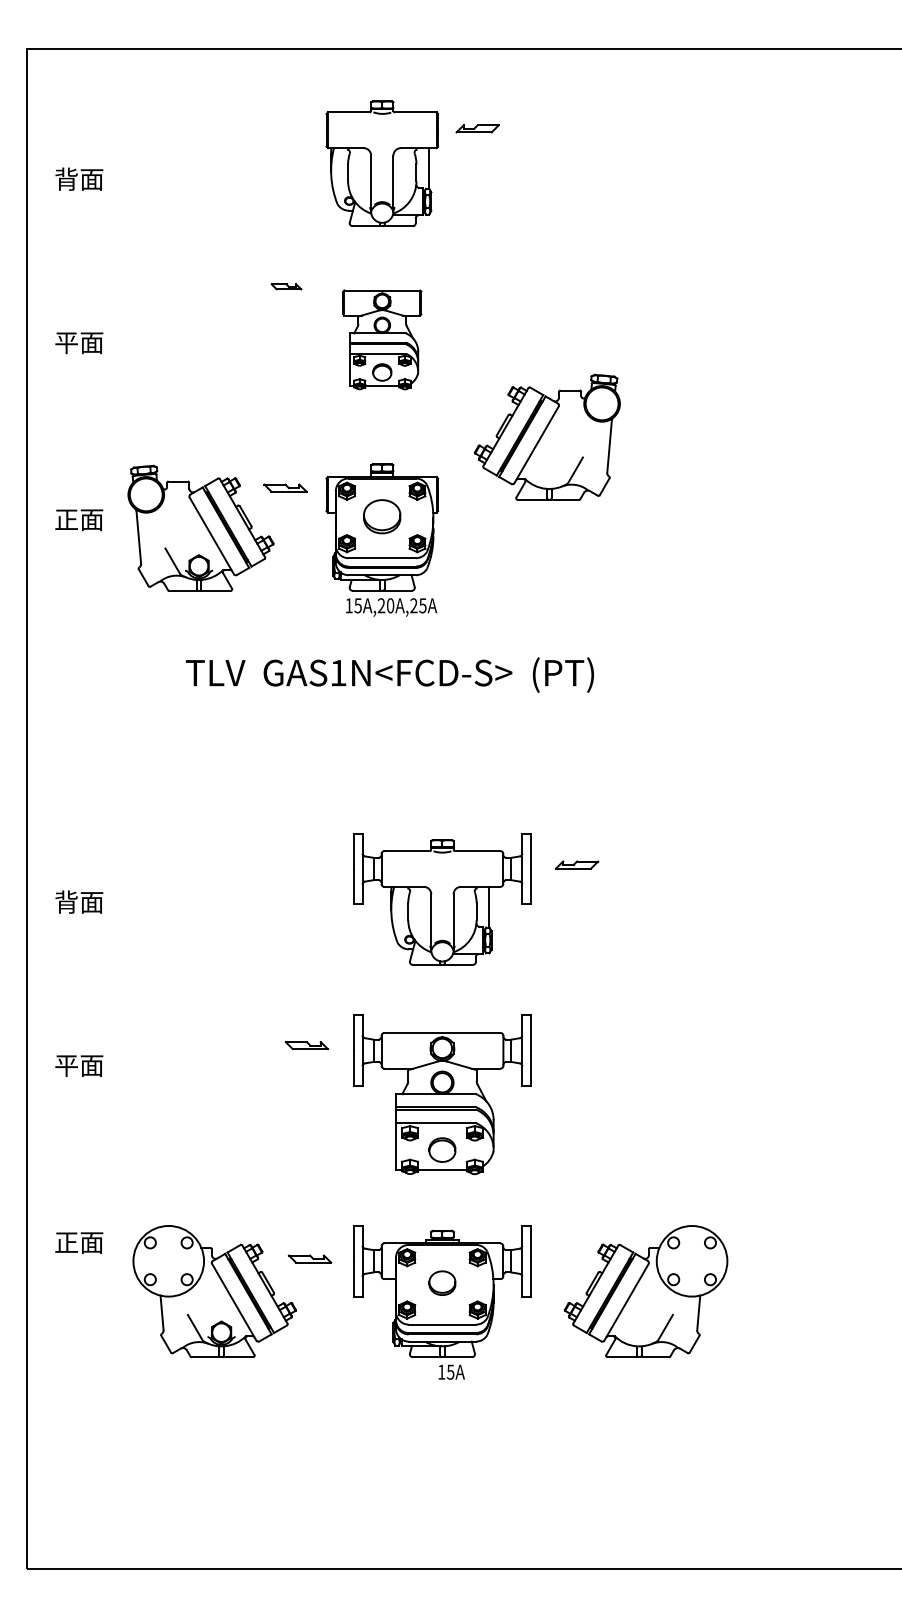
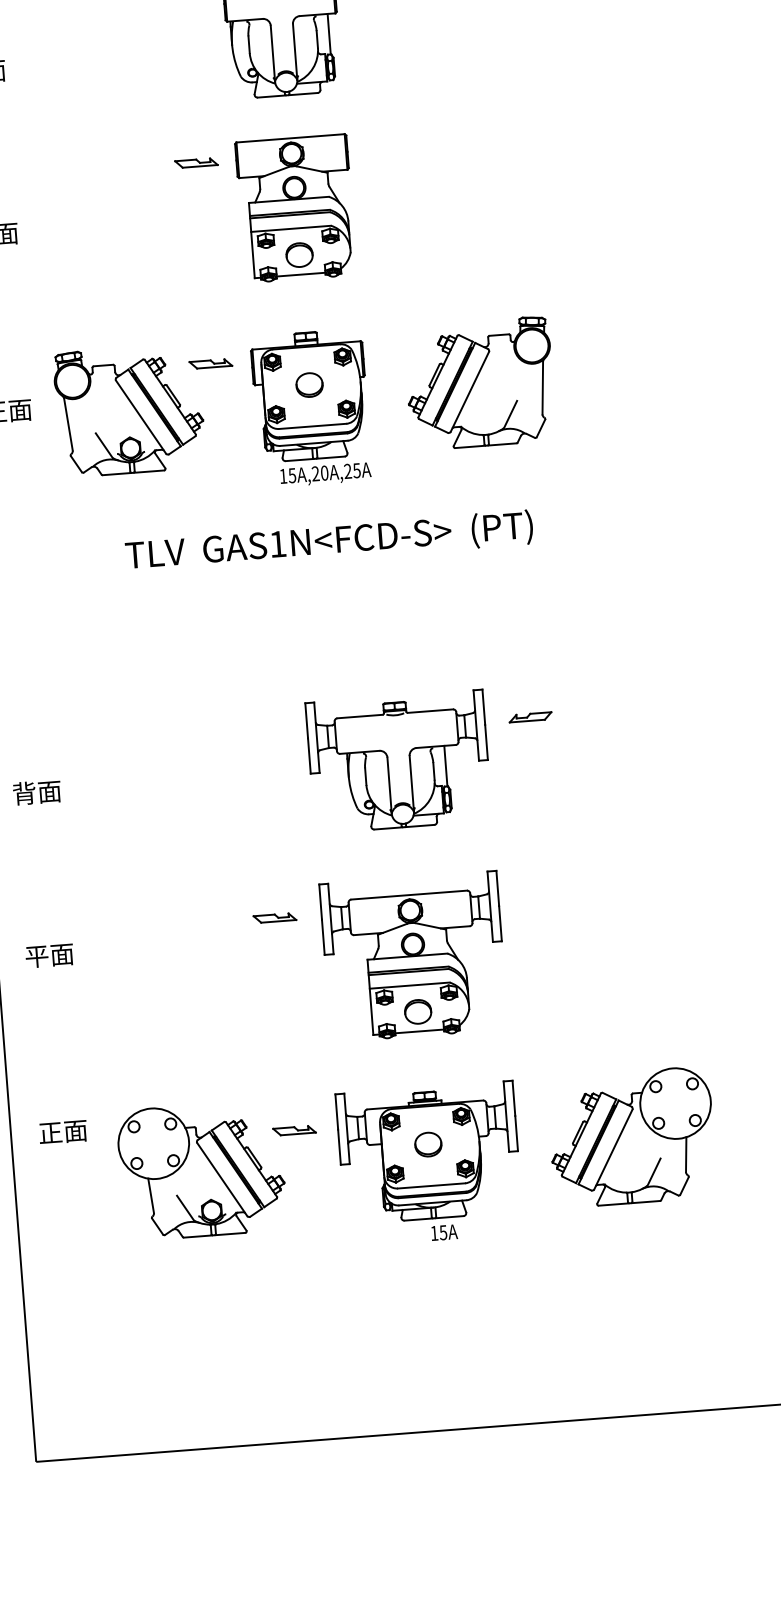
part: (286, 286) -> (196, 162), size x1.43
part: (382, 339) -> (296, 208), size x1.43
part: (546, 436) -> (479, 382), moved
part: (382, 516) -> (309, 384), size x0.71

